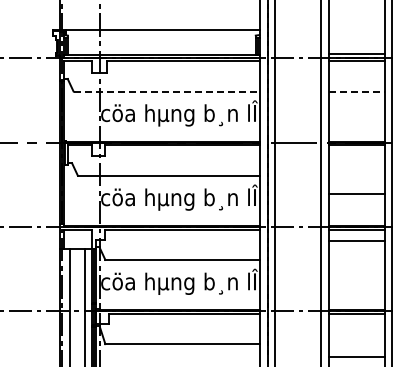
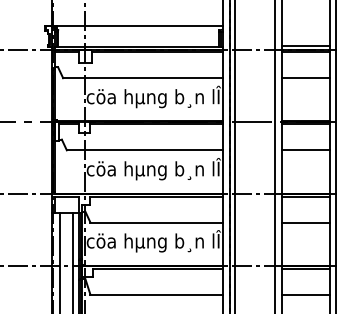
line: (166, 91) -> (142, 78), dashed -> solid
line: (357, 91) -> (306, 78), dashed -> solid
line: (356, 193) -> (305, 150), moved
line: (356, 240) -> (305, 222), moved
line: (356, 357) -> (305, 294), moved

